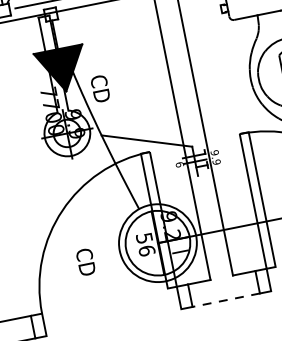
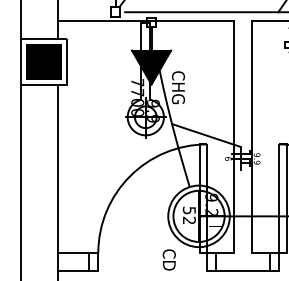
text: (99, 88) -> (177, 87), CD -> CHG
text: (145, 250) -> (188, 220), 56 -> 52
text: (84, 261) -> (168, 259), moved
line: (225, 300) -> (242, 271), dashed -> solid

